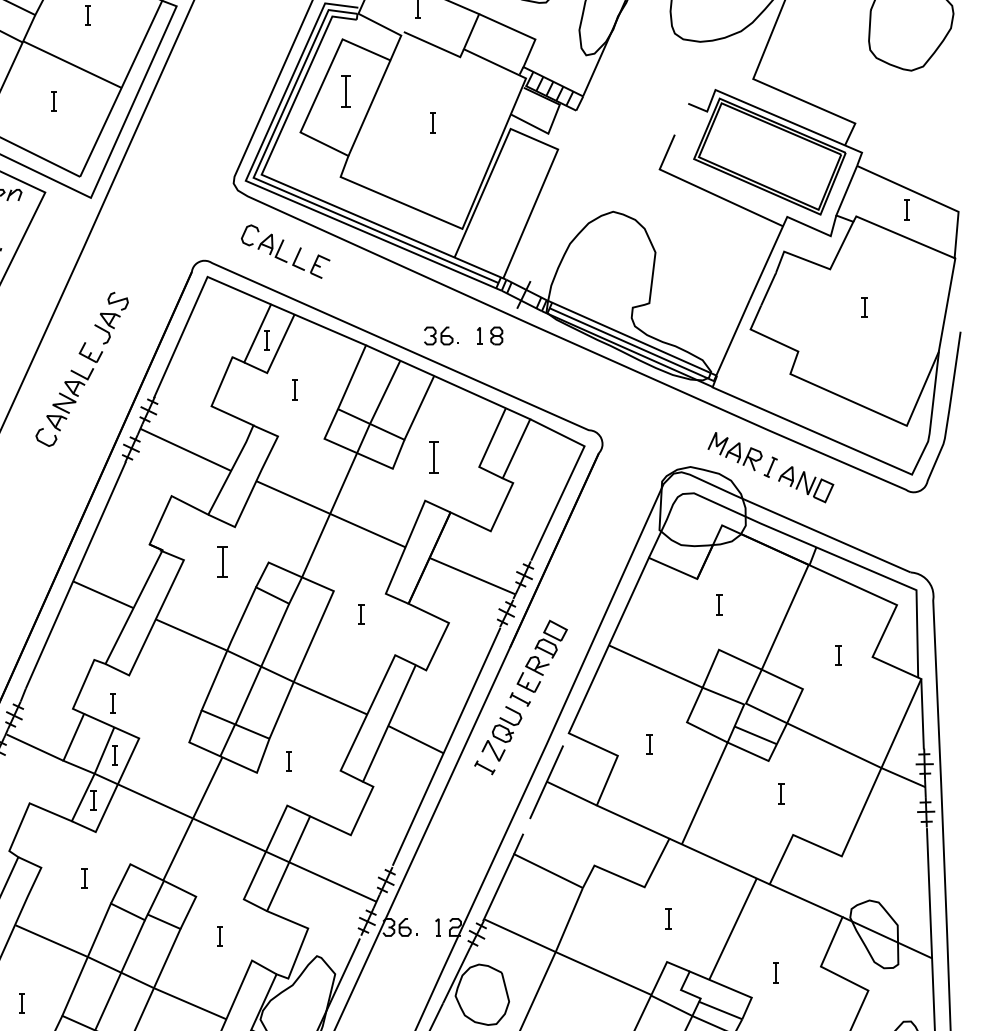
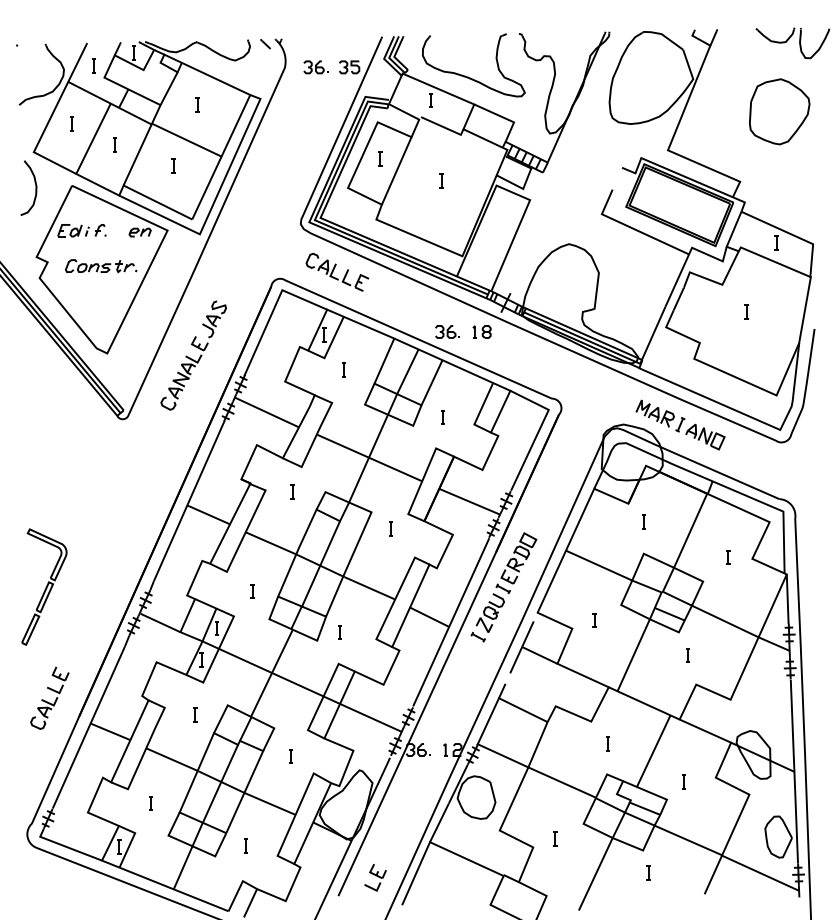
part: (346, 90) -> (380, 158), size x0.62
part: (434, 457) -> (442, 417), size x0.62
part: (221, 561) -> (292, 491), size x0.62
part: (113, 703) -> (252, 591), moved

